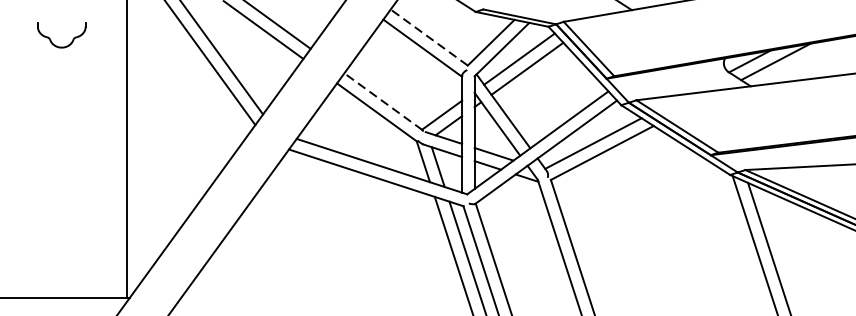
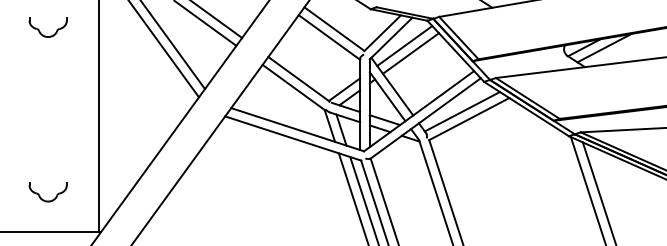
line: (429, 36) -> (334, 28), dashed -> solid
line: (383, 102) -> (298, 79), dashed -> solid
part: (51, 251) -> (40, 195), added

